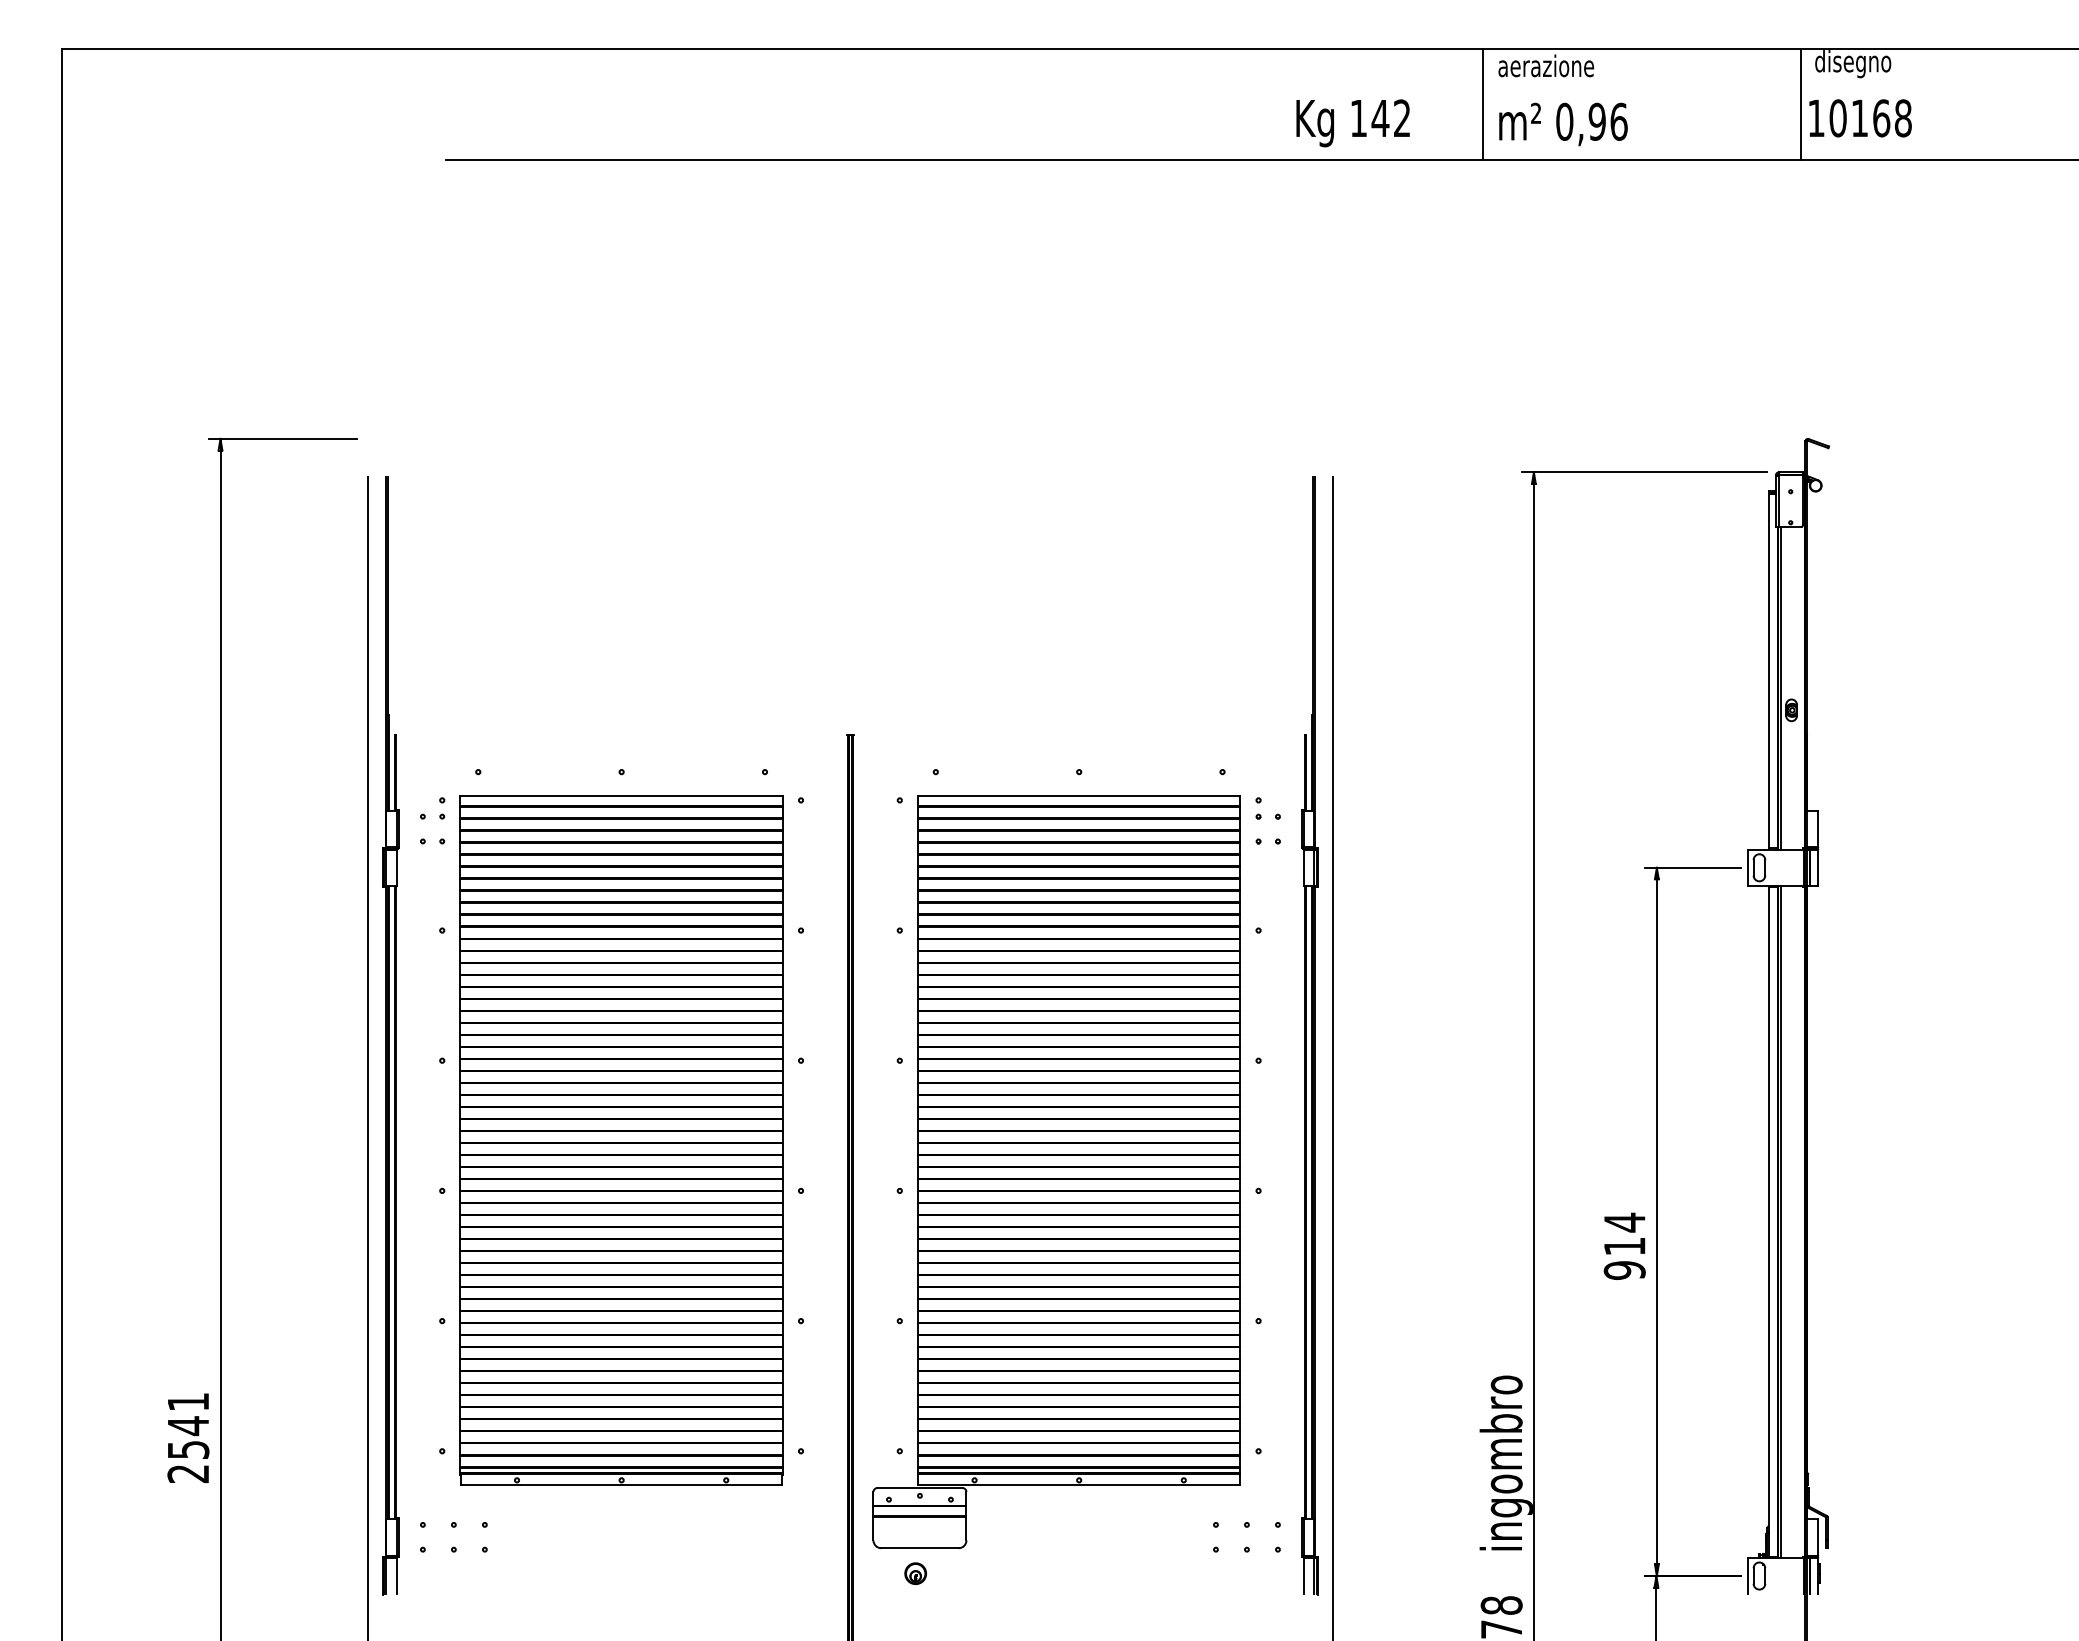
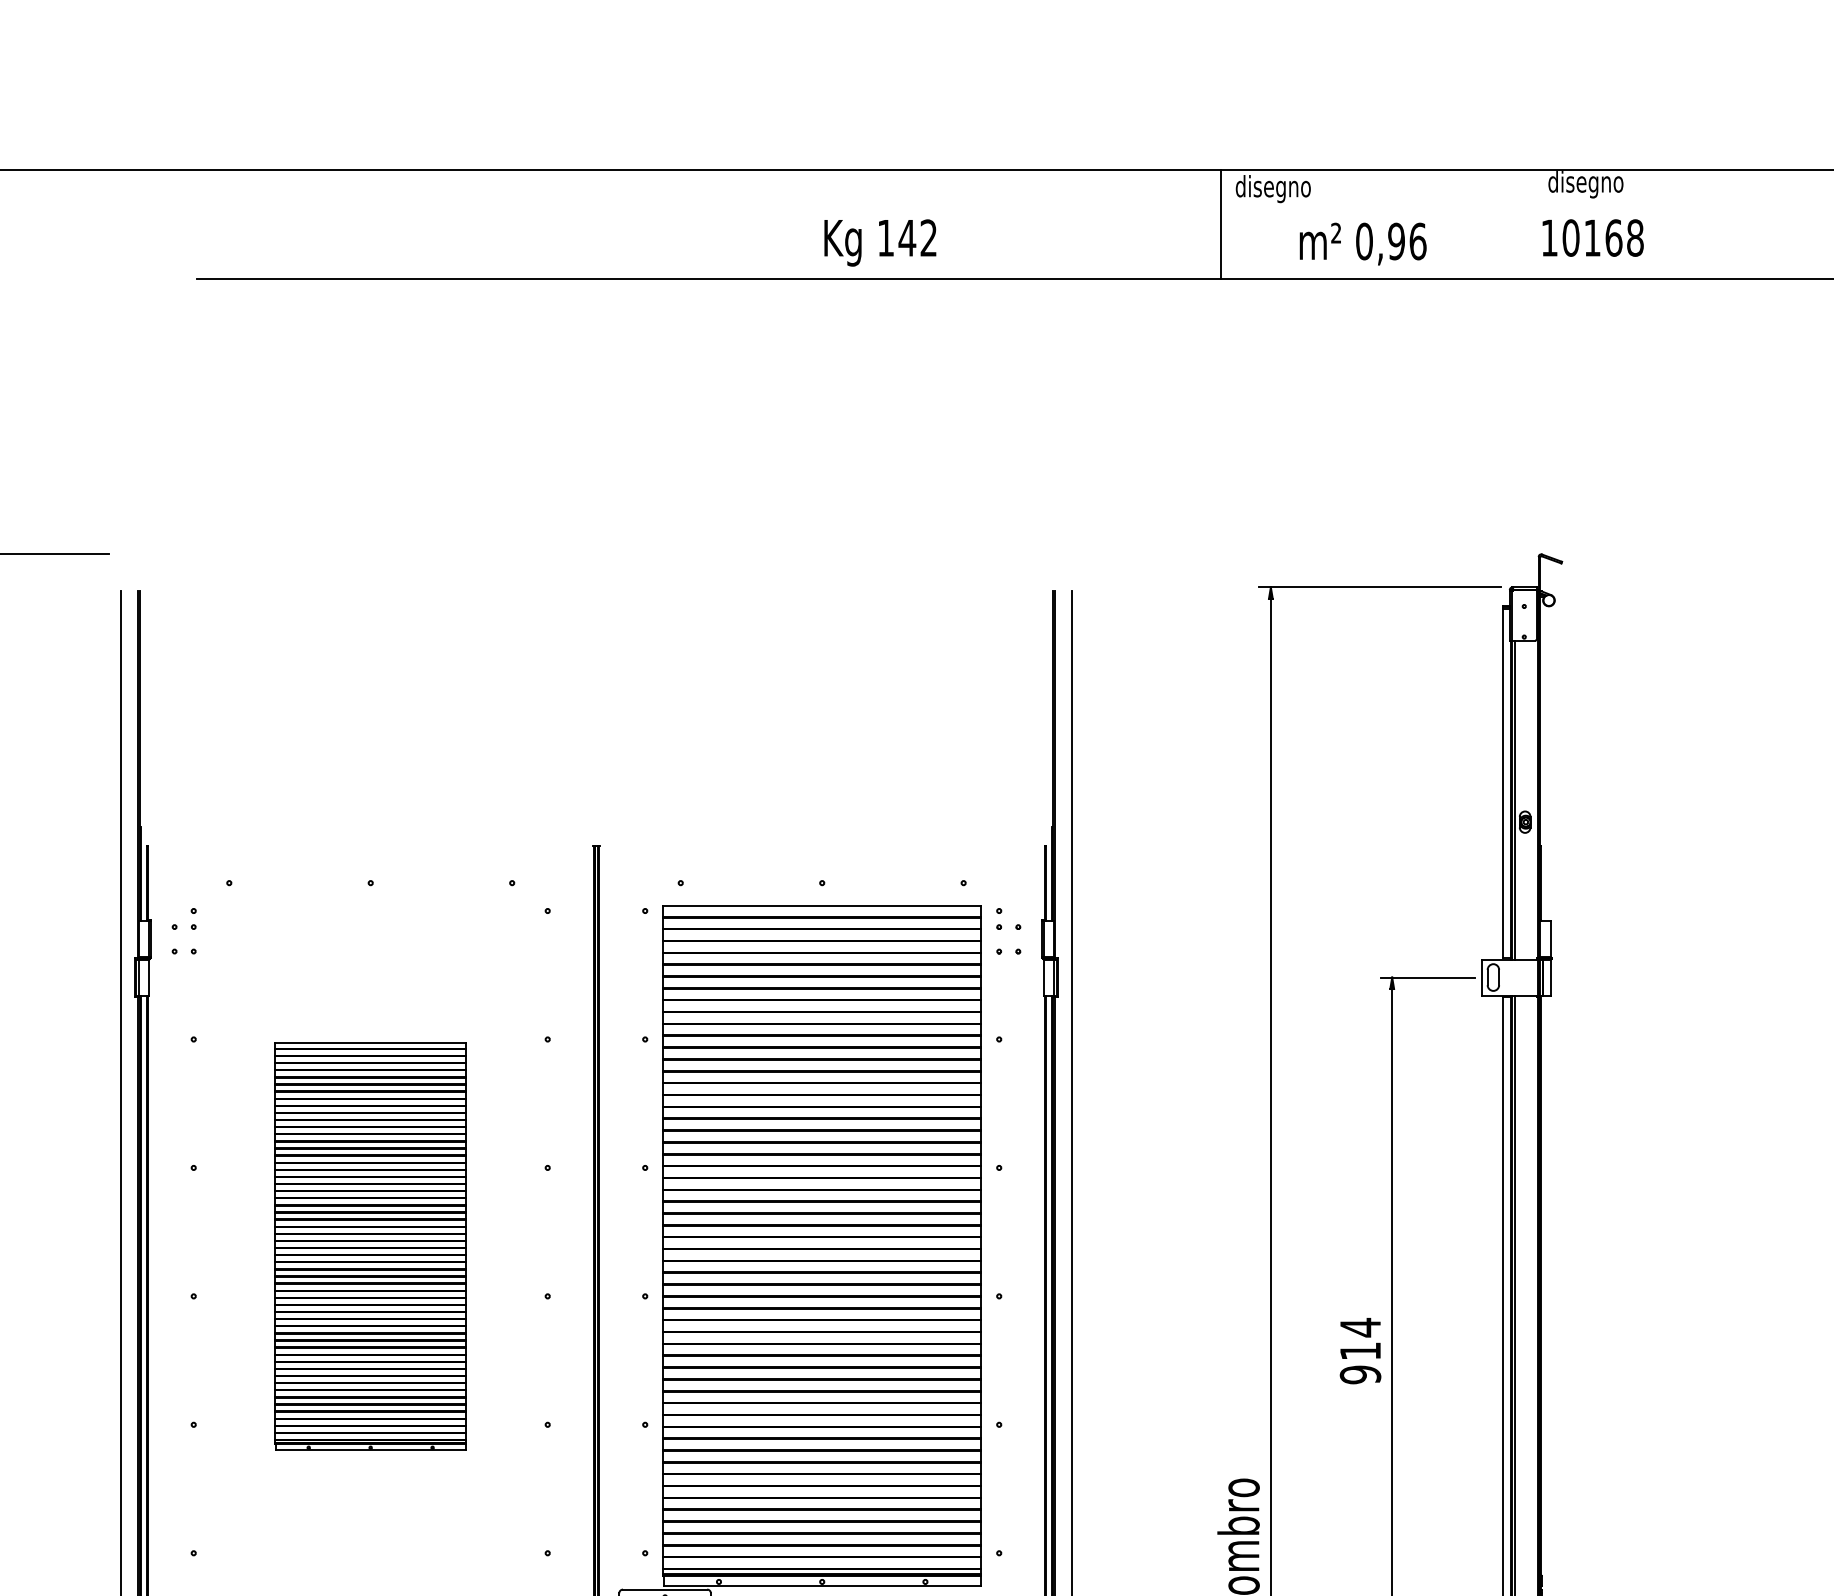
text: (1546, 68) -> (1283, 188), aerazione -> disegno
line: (1800, 104) -> (1533, 224), removed
text: (1352, 123) -> (879, 243), moved
text: (1563, 124) -> (1363, 244), moved
part: (621, 1140) -> (370, 1246), size x0.6

